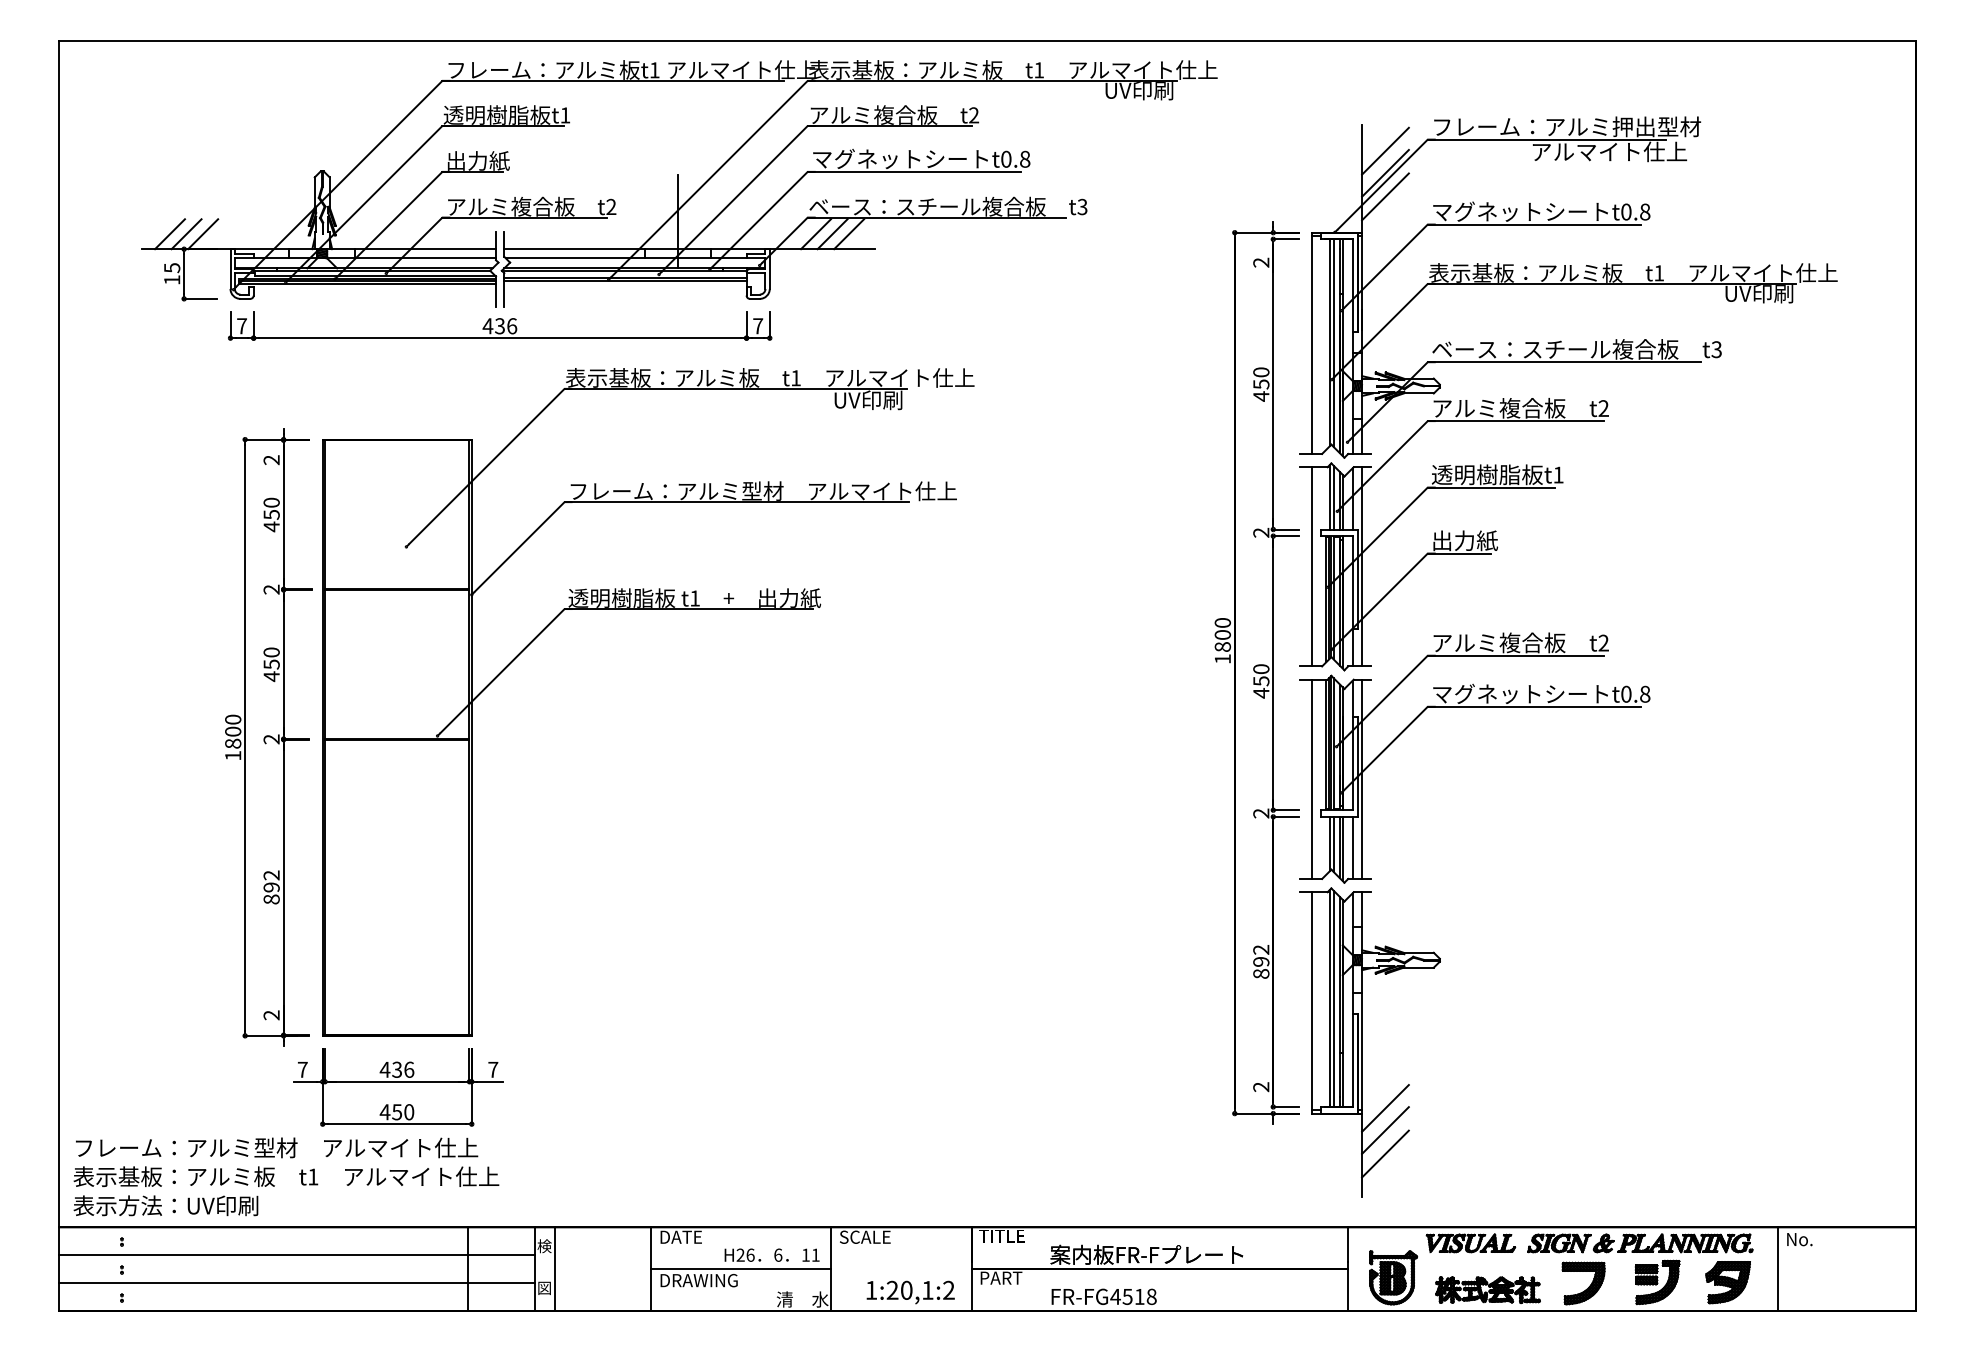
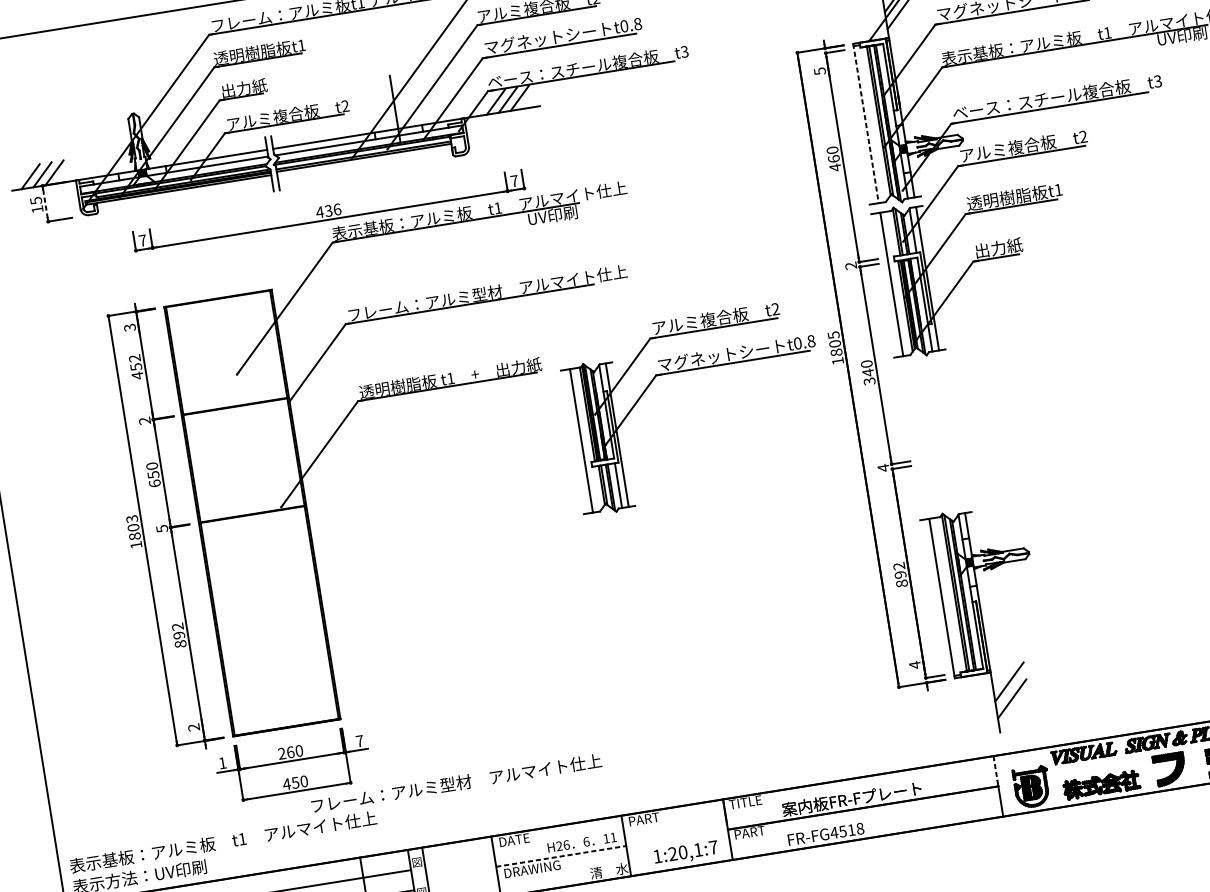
text: (1261, 262) -> (820, 71), 2 -> 5
line: (184, 274) -> (45, 204), solid -> dashed
part: (500, 325) -> (328, 210), moved
line: (1312, 343) -> (866, 123), solid -> dashed
text: (1261, 384) -> (834, 159), 450 -> 460
text: (271, 460) -> (129, 327), 2 -> 3
text: (271, 502) -> (134, 358), 450 -> 452
text: (1222, 622) -> (833, 334), 1800 -> 1805
text: (271, 676) -> (154, 483), 450 -> 650
text: (1261, 686) -> (868, 376), 450 -> 340
part: (1474, 707) -> (689, 370), moved
text: (233, 719) -> (132, 518), 1800 -> 1803
text: (271, 739) -> (162, 528), 2 -> 5
text: (1261, 813) -> (883, 468), 2 -> 4
text: (302, 1069) -> (222, 763), 7 -> 1
text: (396, 1069) -> (290, 752), 436 -> 260
text: (1261, 1086) -> (915, 664), 2 -> 4
line: (1385, 1108) -> (1006, 666), removed
text: (277, 1147) -> (456, 783), moved
text: (865, 1236) -> (647, 818), SCALE -> PART
line: (1347, 1245) -> (995, 769), solid -> dashed
text: (544, 1246) -> (417, 862), 検 -> 図
line: (741, 1269) -> (561, 856), solid -> dashed
text: (948, 1289) -> (713, 846), 1:20,1:2 -> 1:20,1:7

